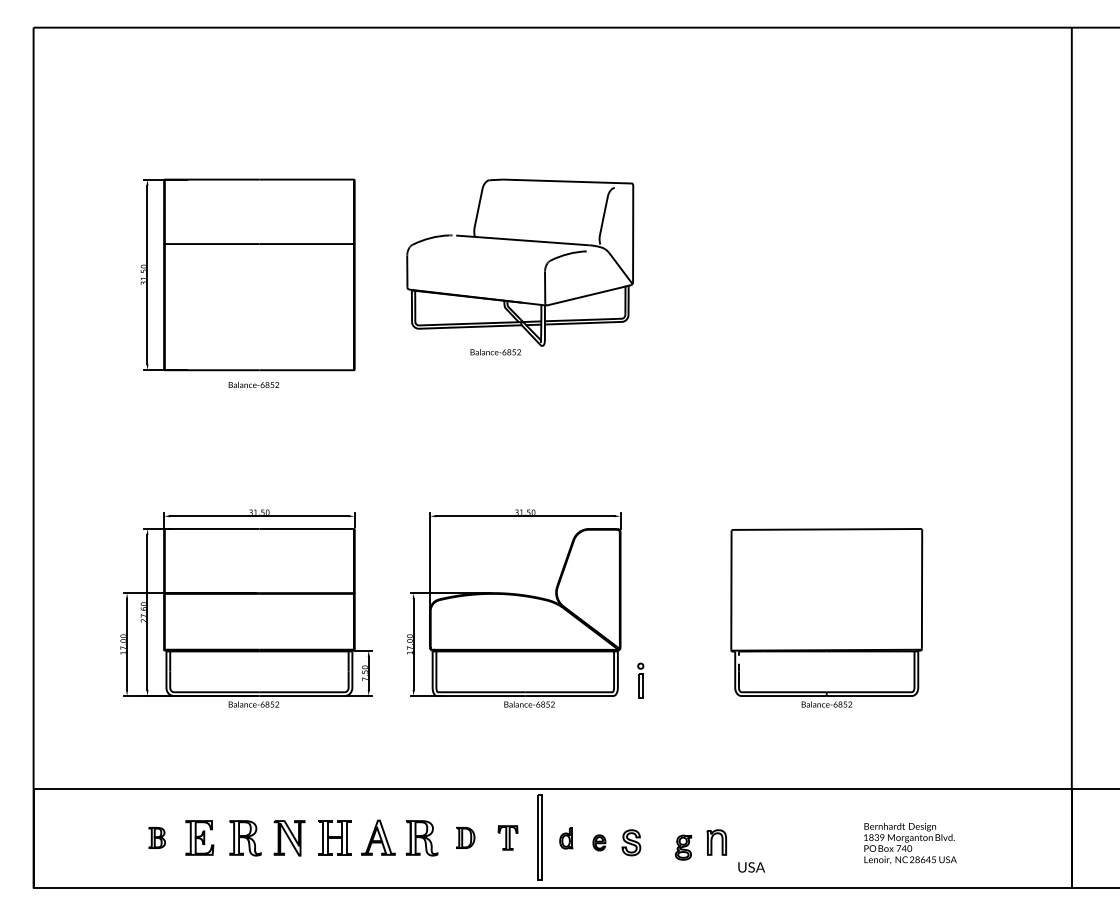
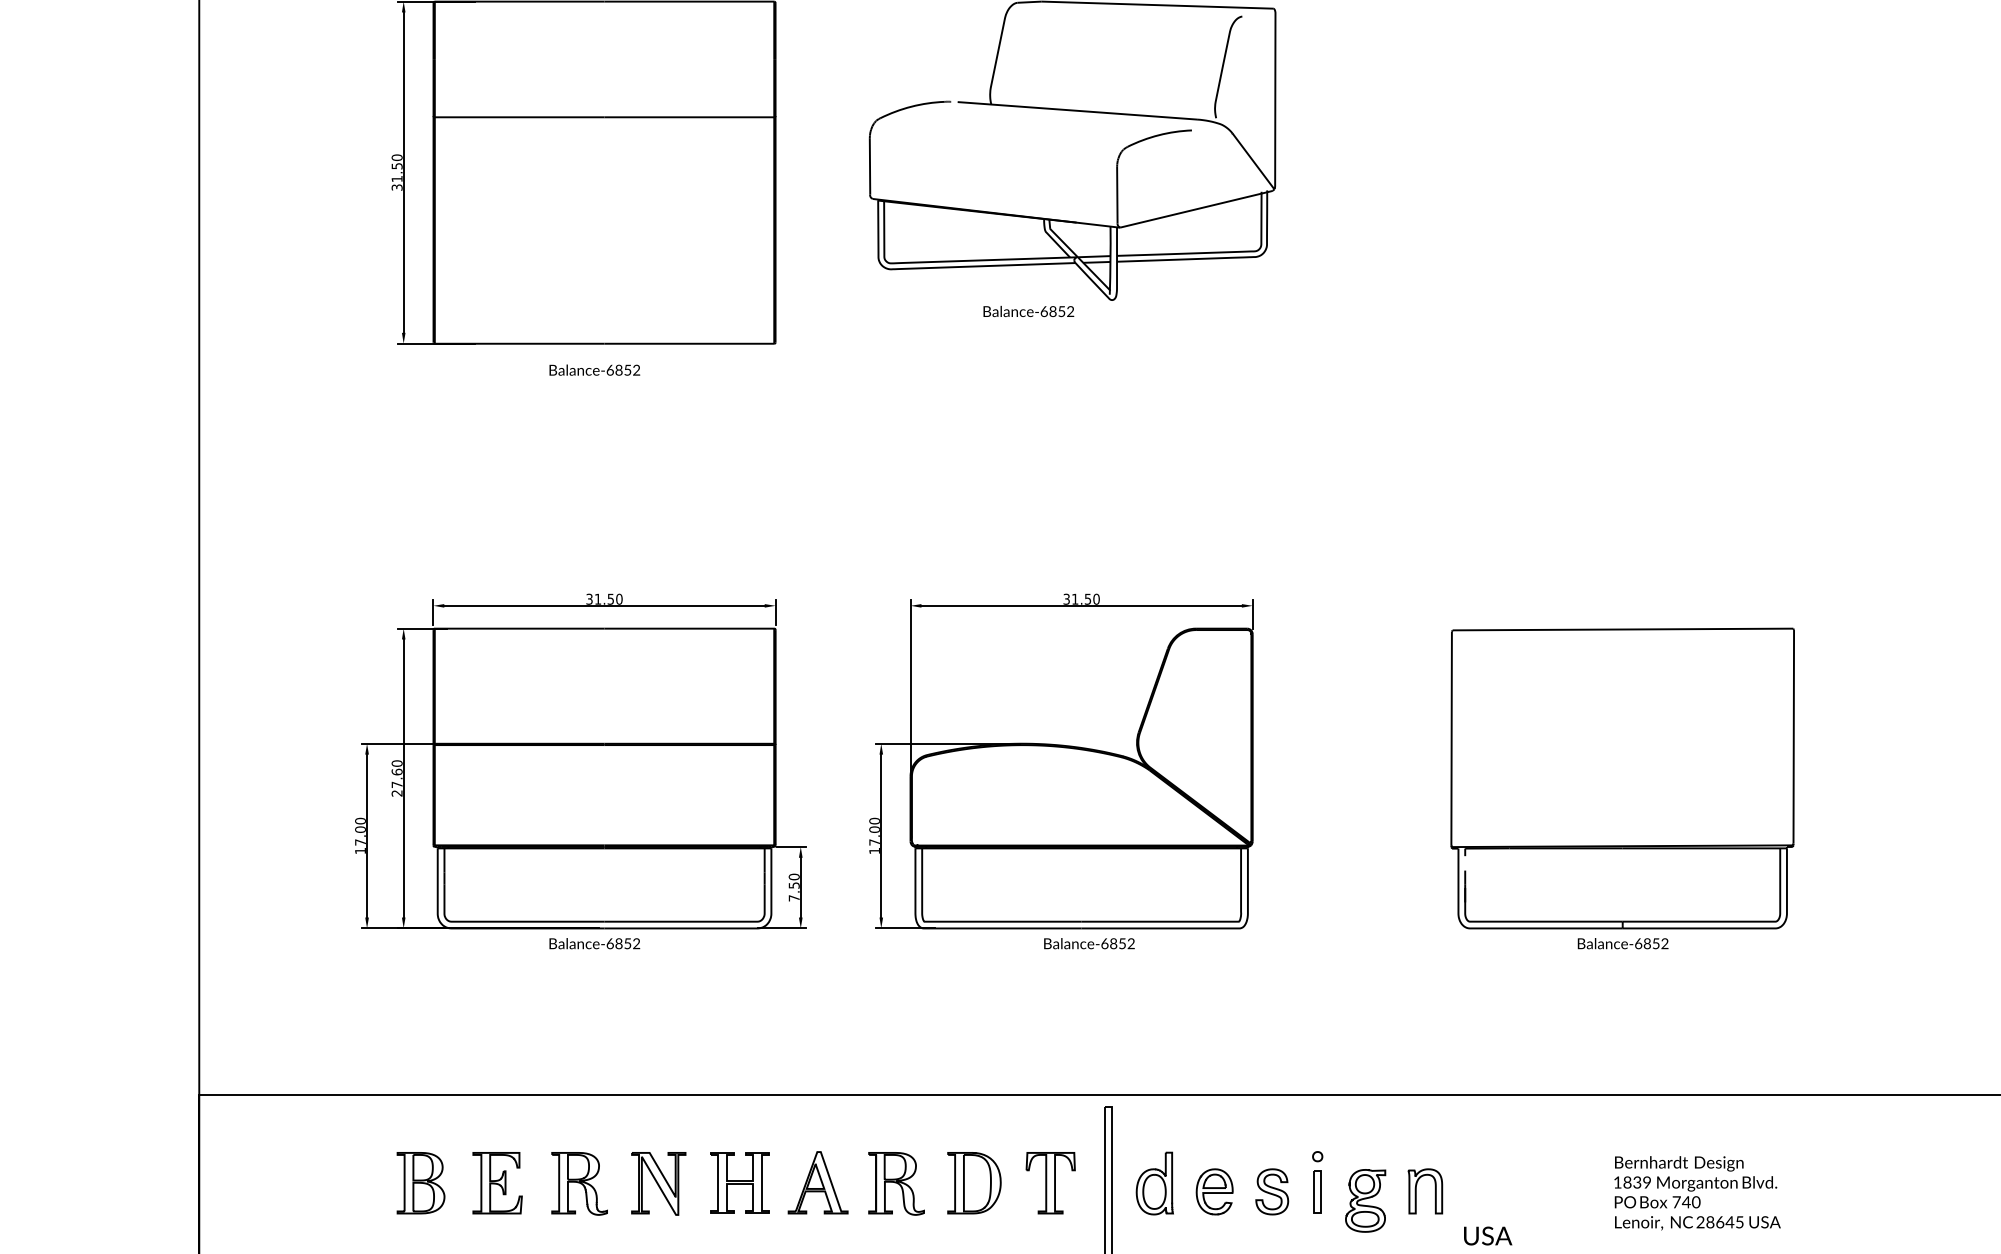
part: (640, 680) -> (1317, 1182), moved
part: (157, 837) -> (421, 1182), size x1.67
part: (465, 837) -> (974, 1182), size x1.67
part: (507, 837) -> (1049, 1182), size x1.43
part: (566, 838) -> (1155, 1184), size x1.67
part: (599, 842) -> (1214, 1191), size x1.67
text: (910, 843) -> (1697, 1193), moved
part: (683, 847) -> (1365, 1200), size x1.43

